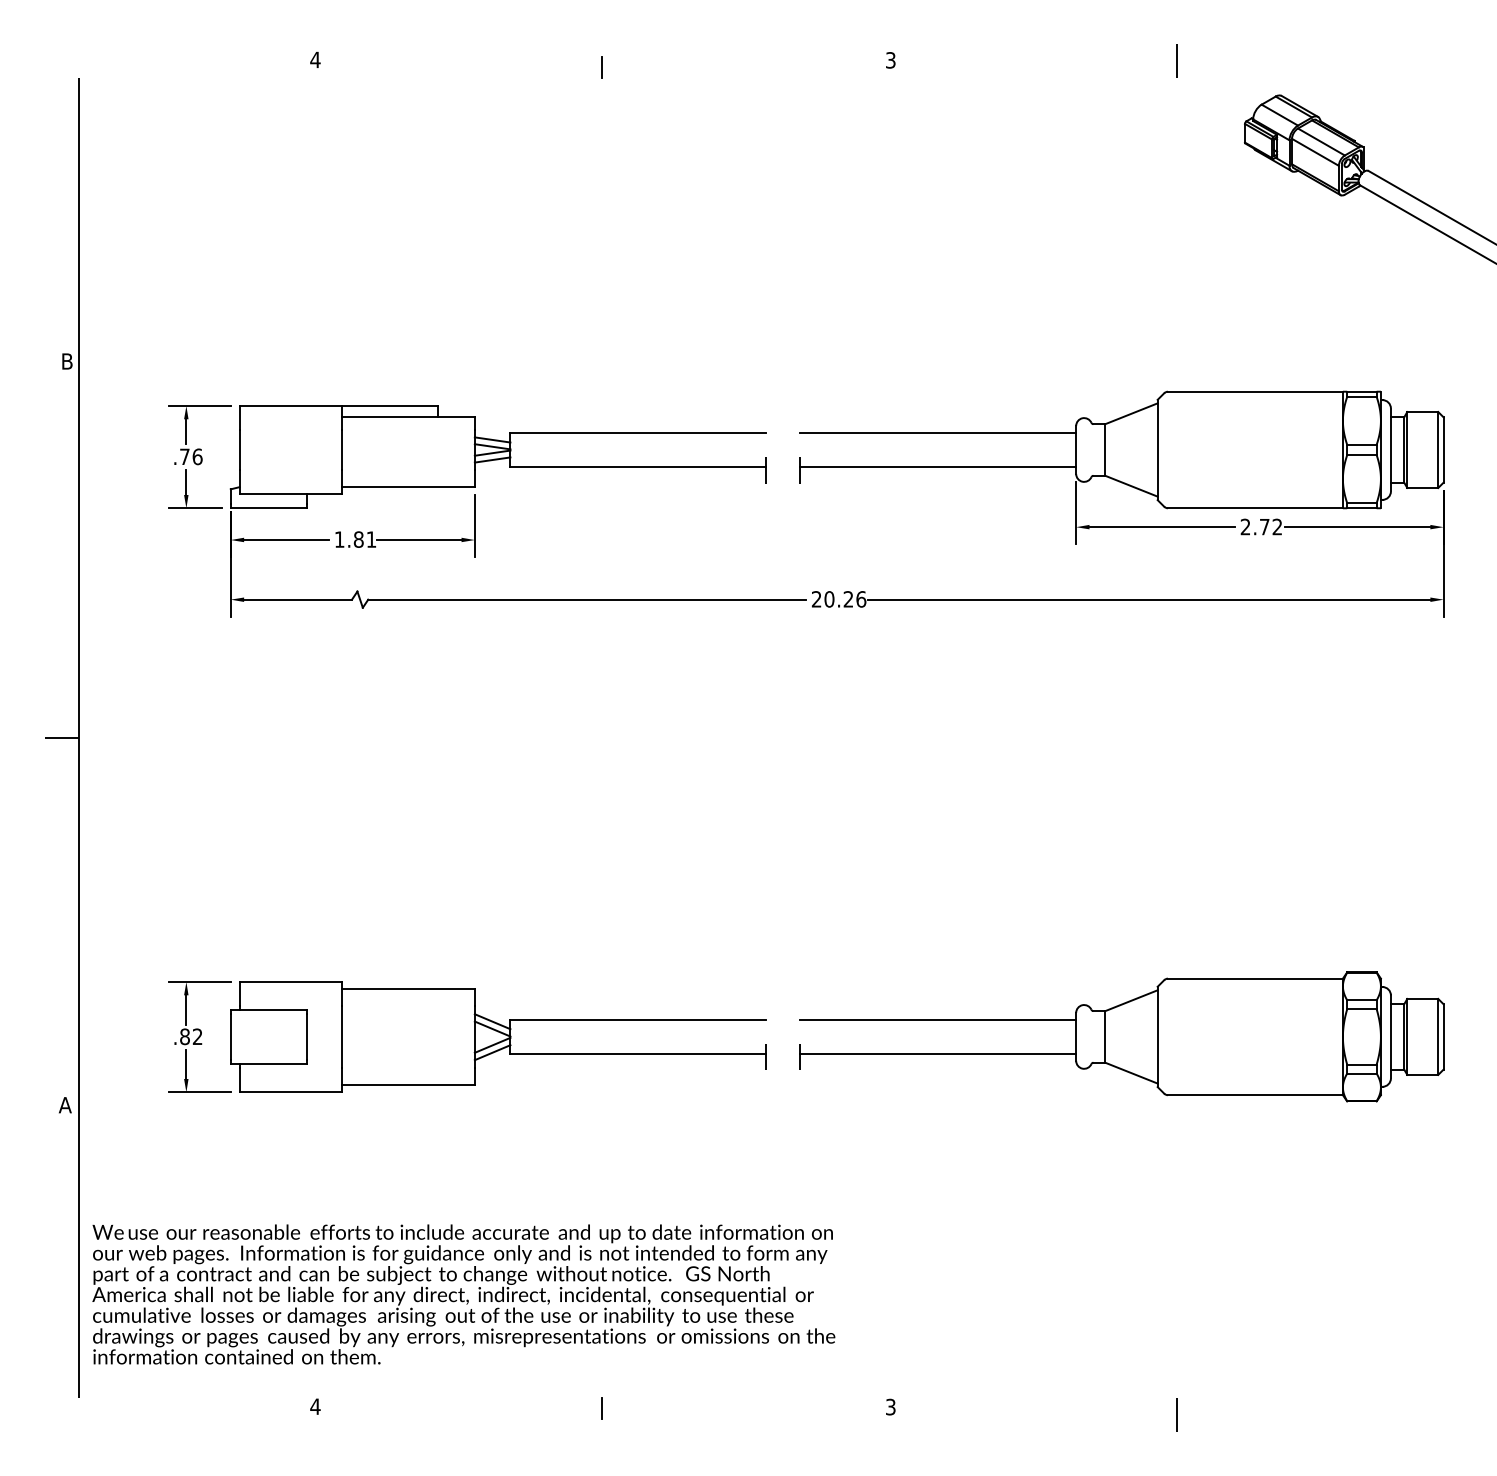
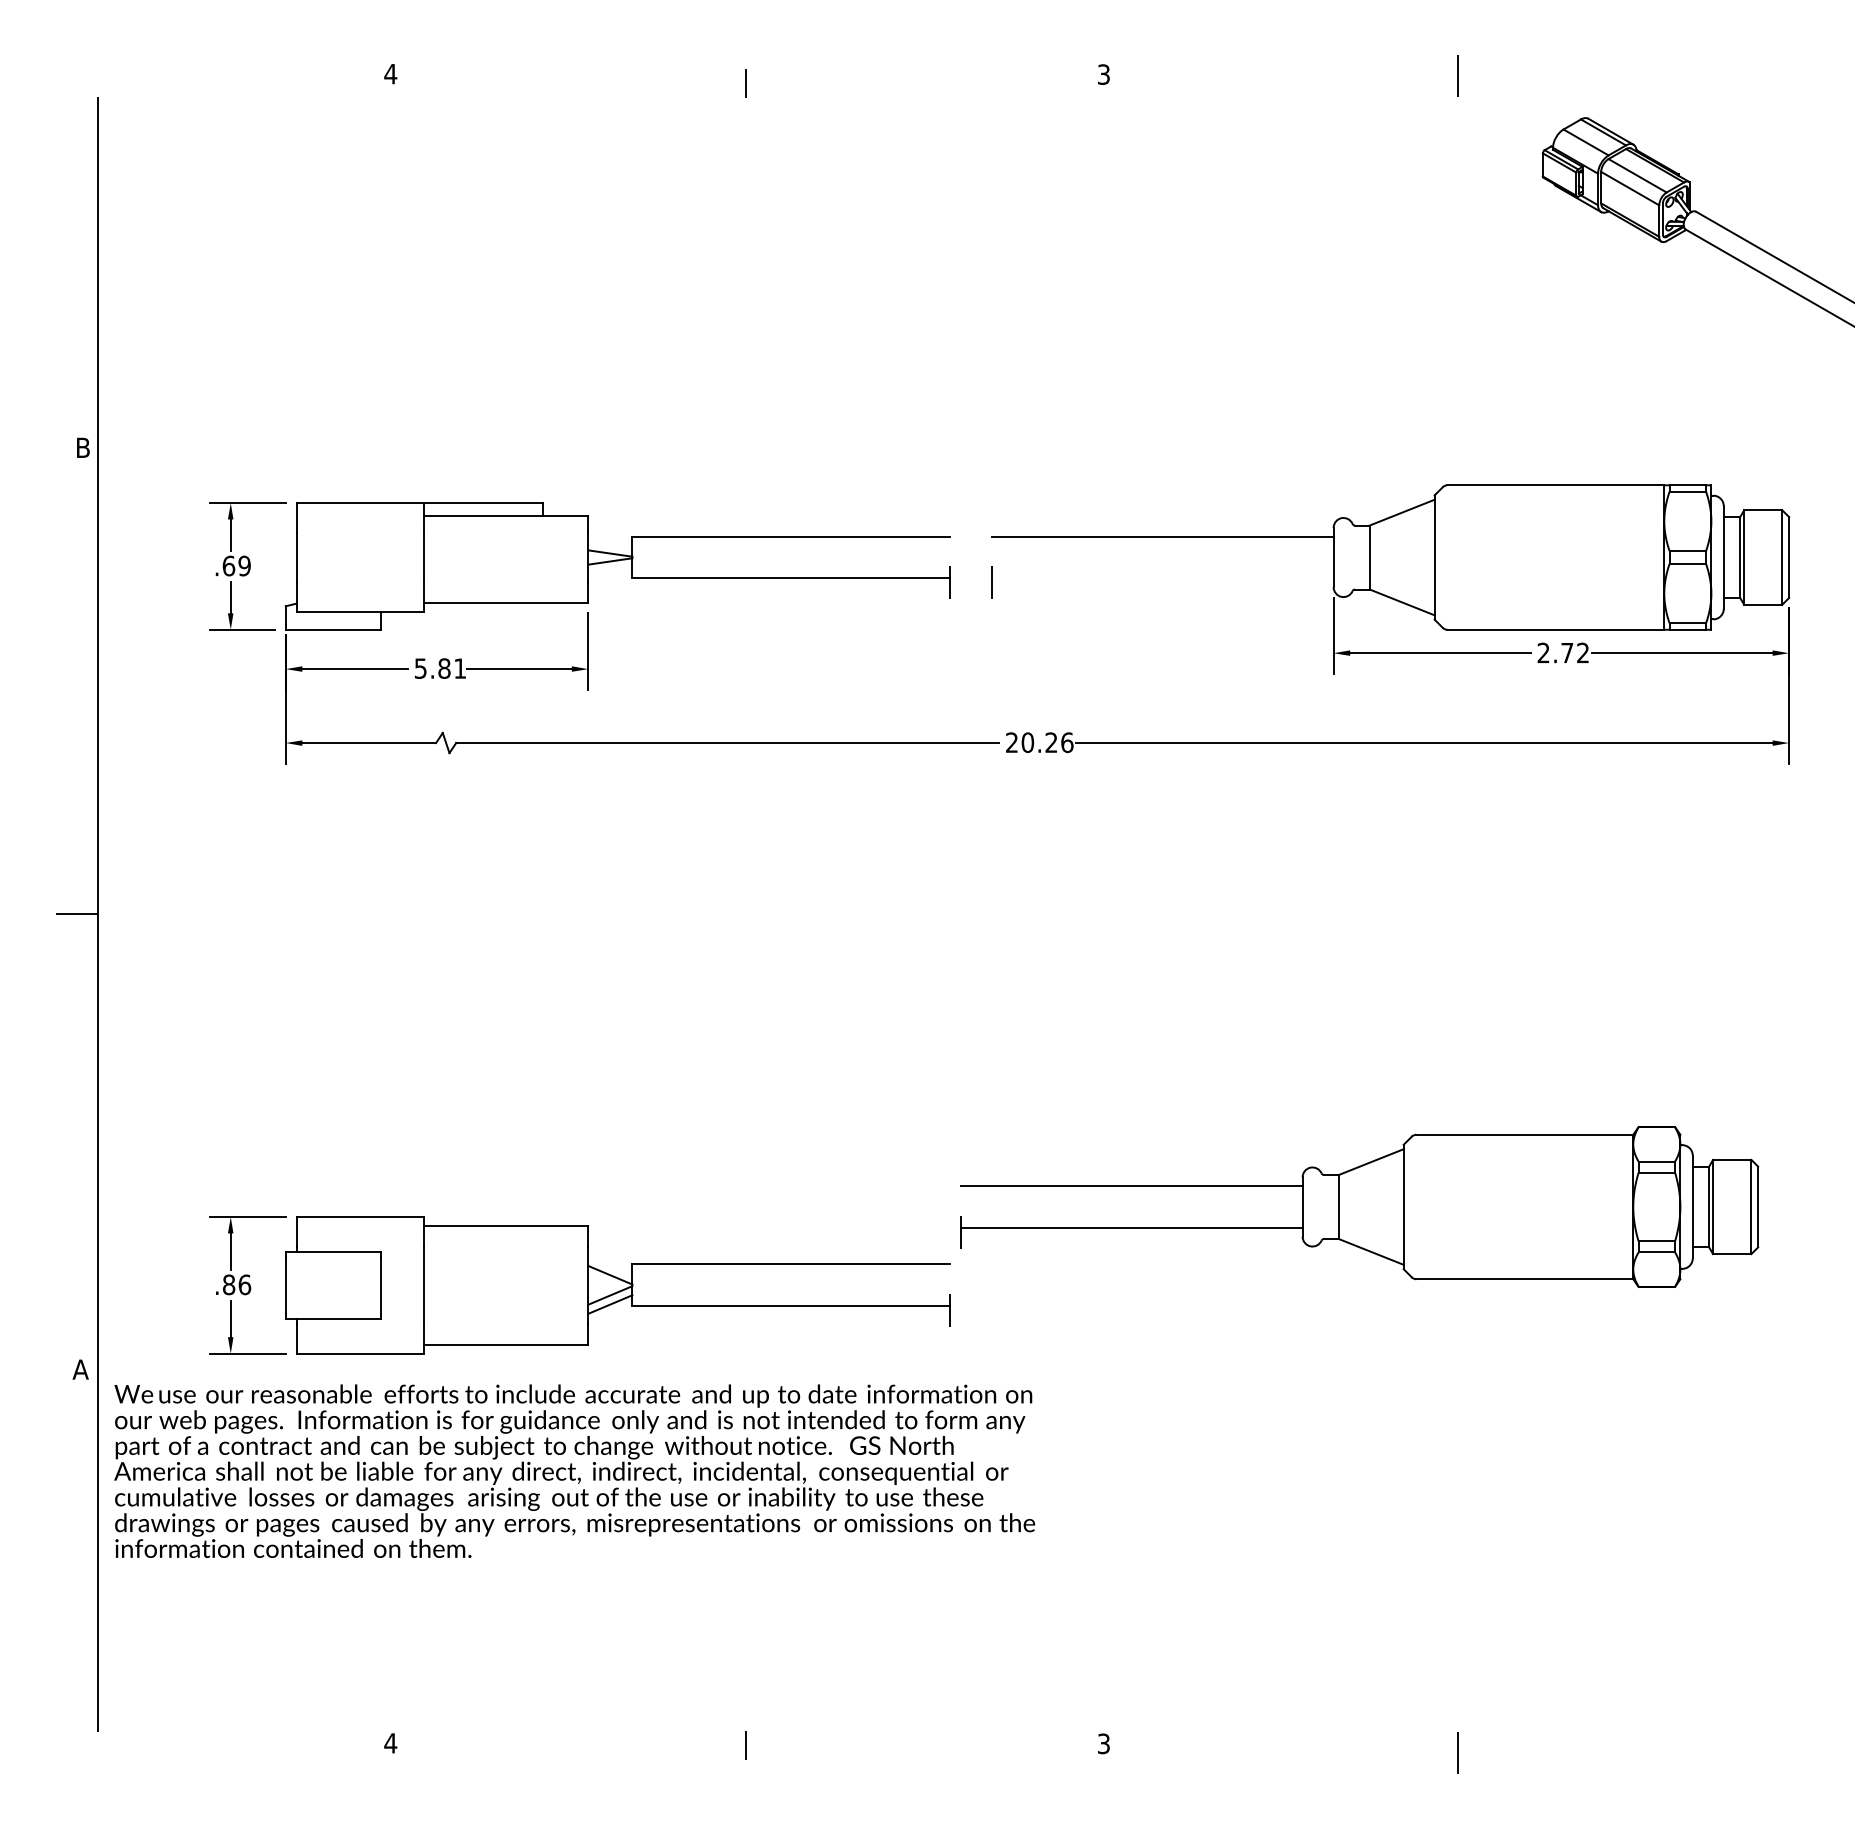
line: (492, 439) -> (610, 544), removed
text: (191, 456) -> (236, 565), .76 -> .69
line: (492, 459) -> (610, 569), removed
line: (938, 466) -> (1162, 578), removed
text: (339, 539) -> (420, 668), 1.81 -> 5.81
line: (492, 1021) -> (610, 1265), removed
text: (197, 1036) -> (244, 1284), .82 -> .86
part: (1122, 1036) -> (1359, 1206), moved
text: (463, 1293) -> (574, 1470), moved

